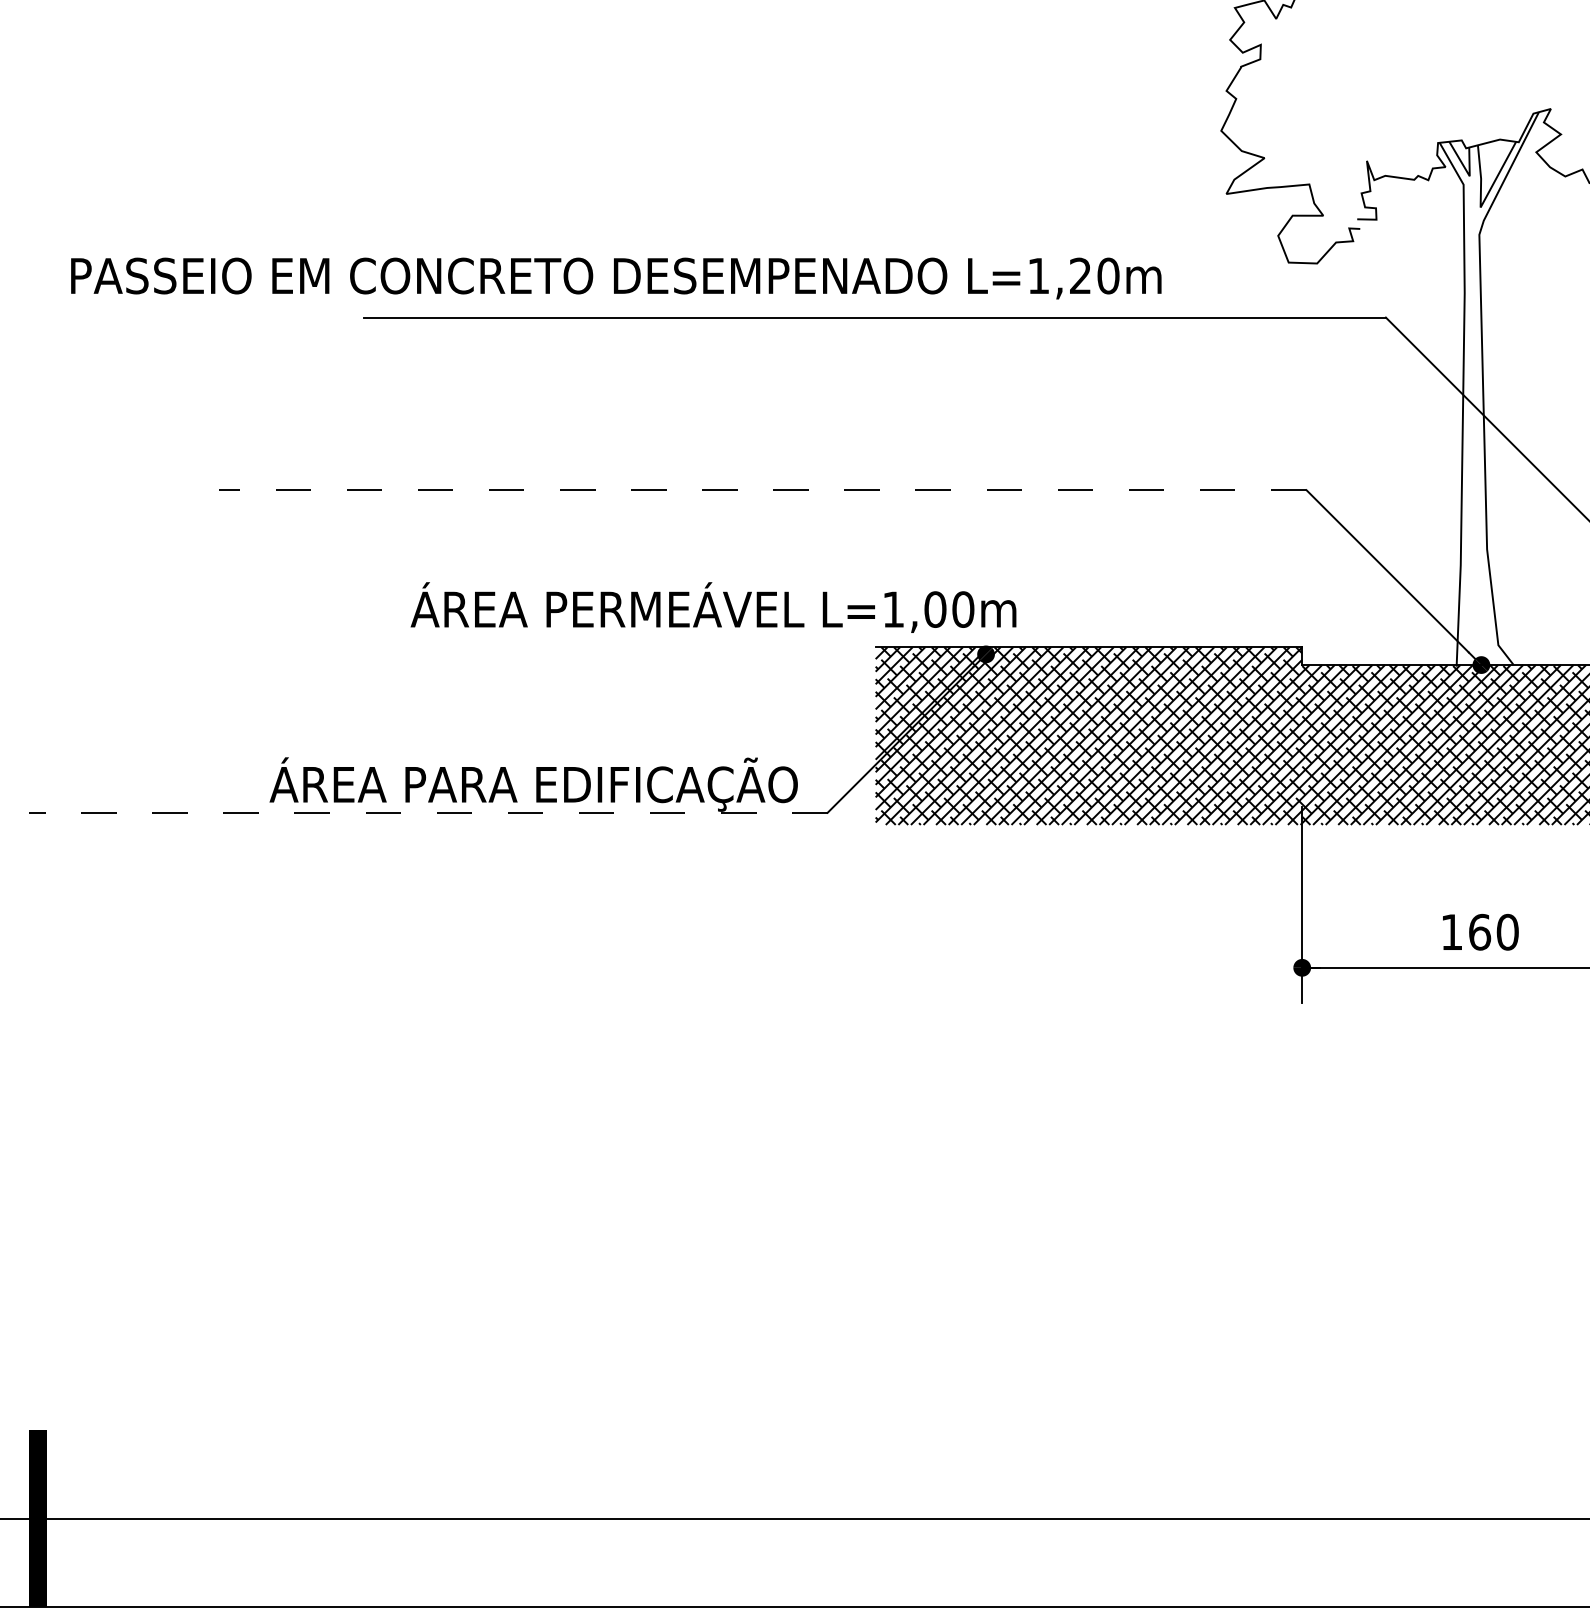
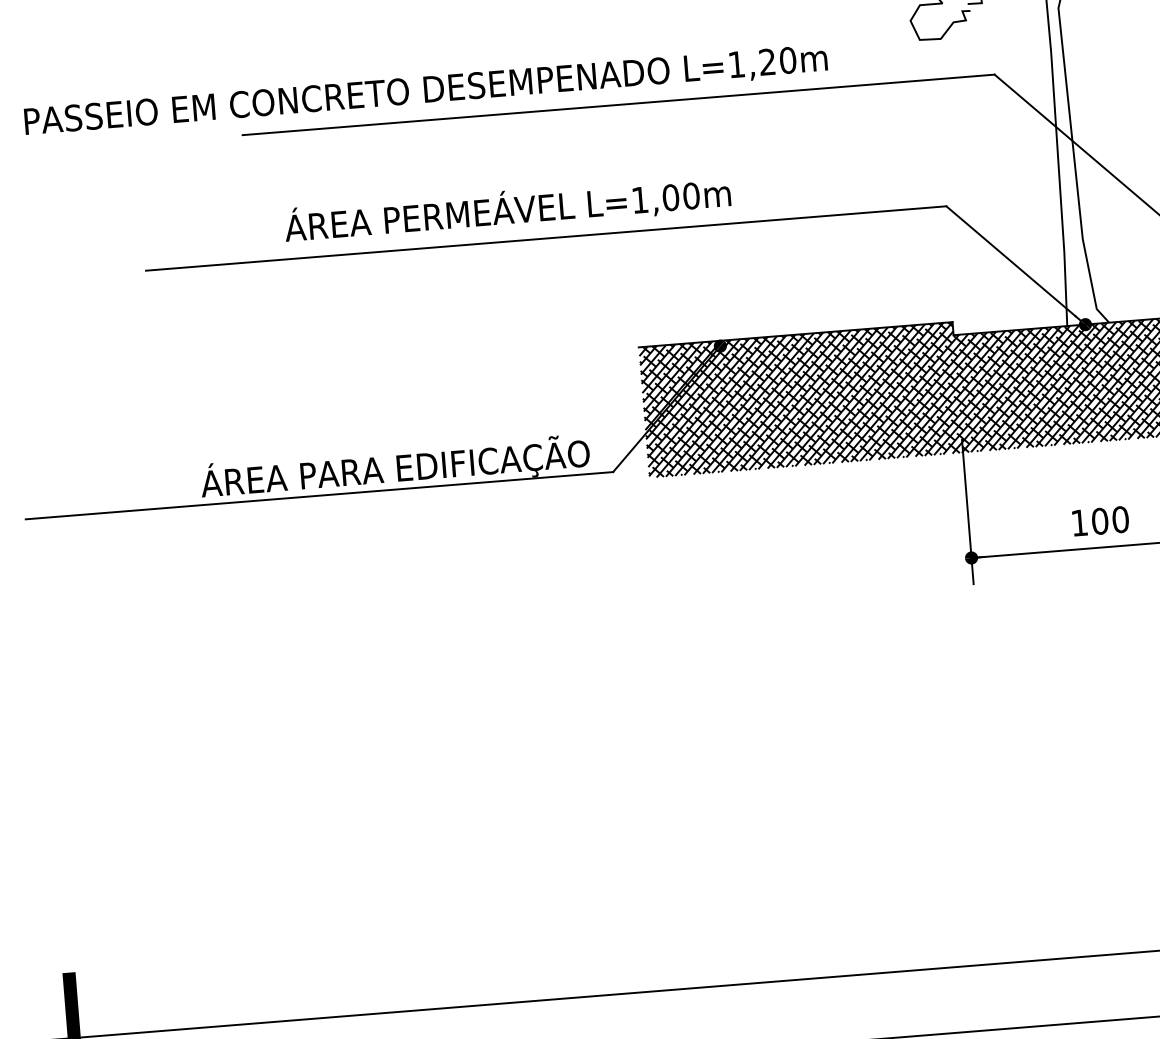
line: (762, 490) -> (546, 238), dashed -> solid
text: (713, 607) -> (507, 209), moved
line: (427, 812) -> (318, 495), dashed -> solid
text: (1480, 931) -> (1100, 520), 160 -> 100

